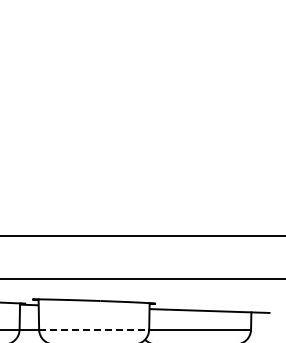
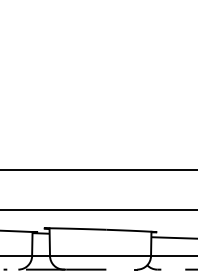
line: (94, 329) -> (100, 255), dashed -> solid

